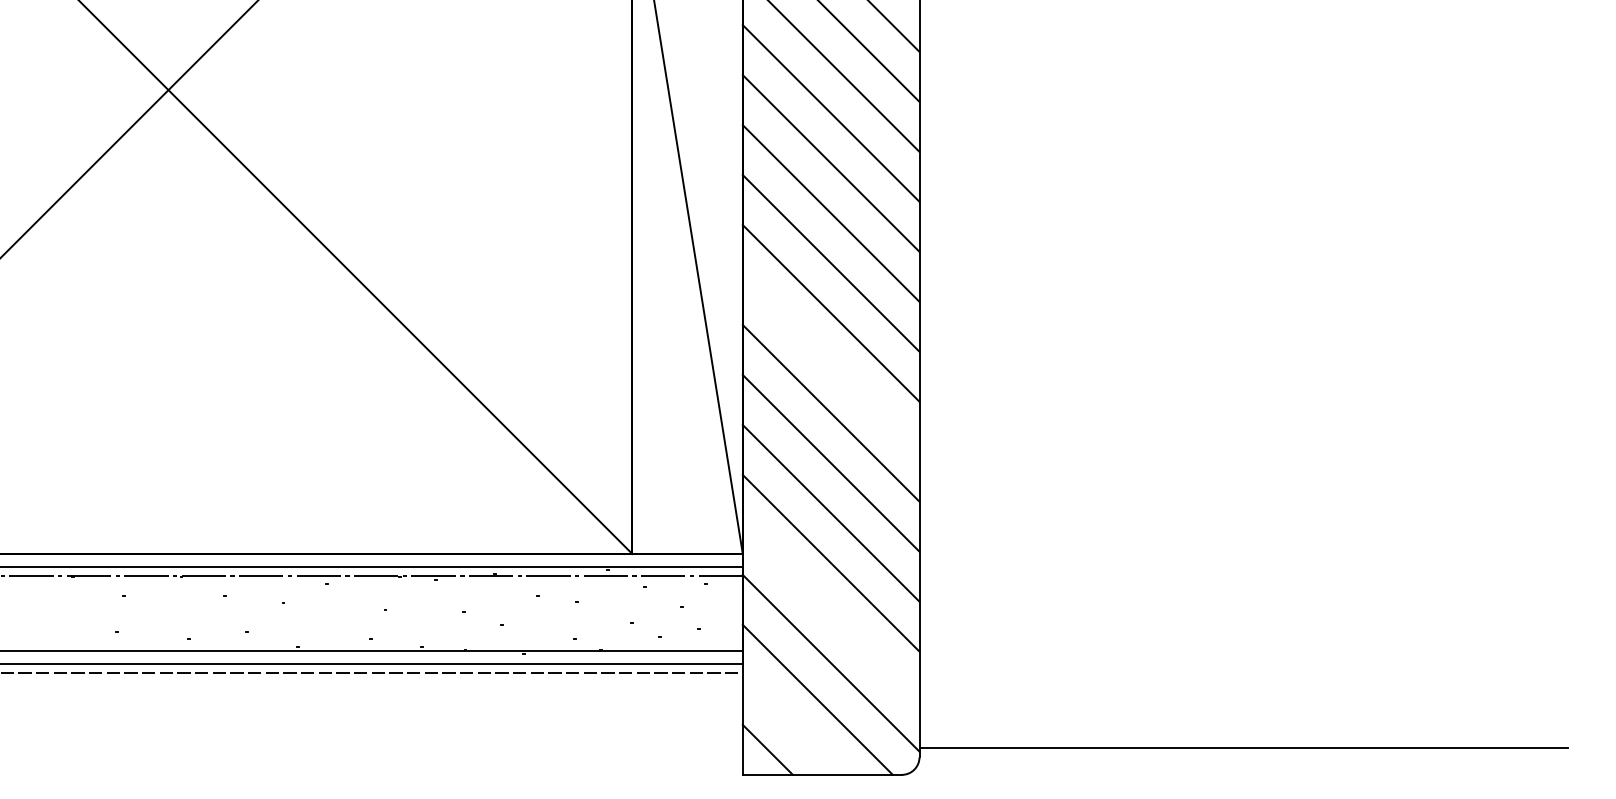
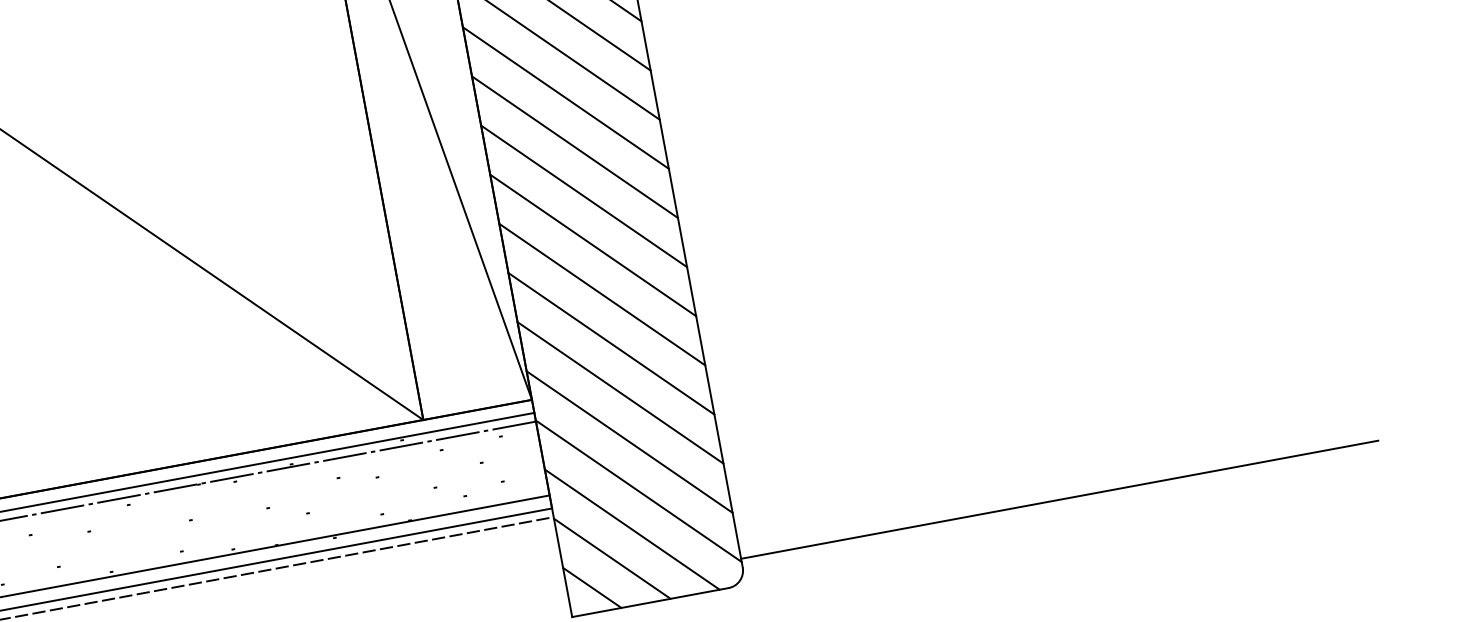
line: (830, 363) -> (583, 196), added
line: (830, 612) -> (628, 441), added
line: (792, 724) -> (611, 558), added

